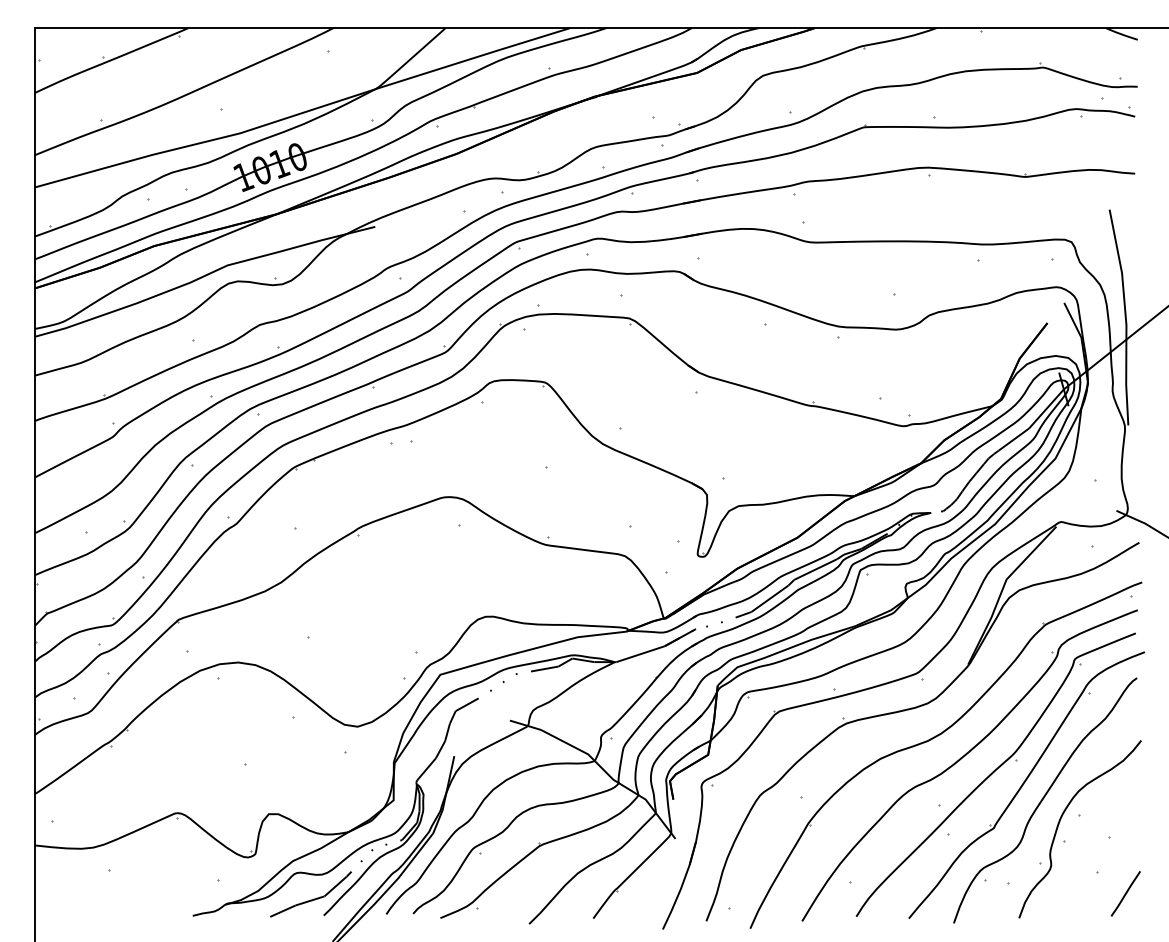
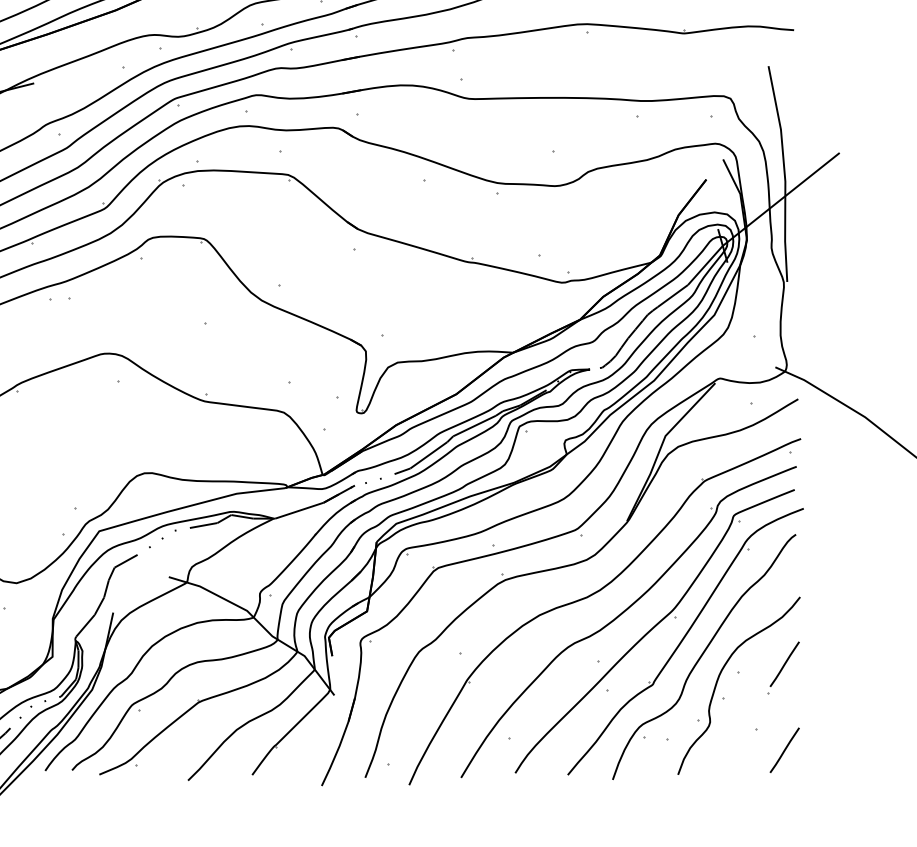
line: (1125, 807) -> (784, 664), added

